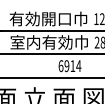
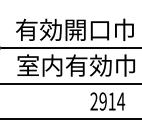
text: (60, 66) -> (93, 102), 6914 -> 2914

